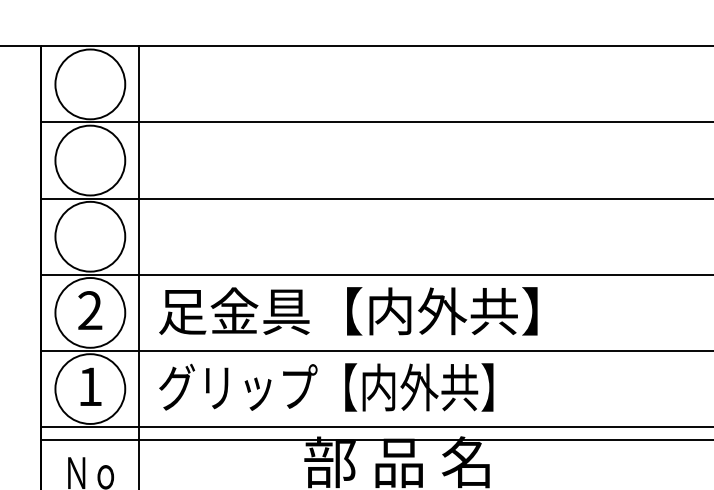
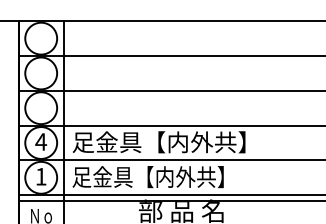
text: (90, 309) -> (41, 141), 2 -> 4
text: (325, 388) -> (148, 177), グリップ【内外共】 -> 足金具【内外共】

